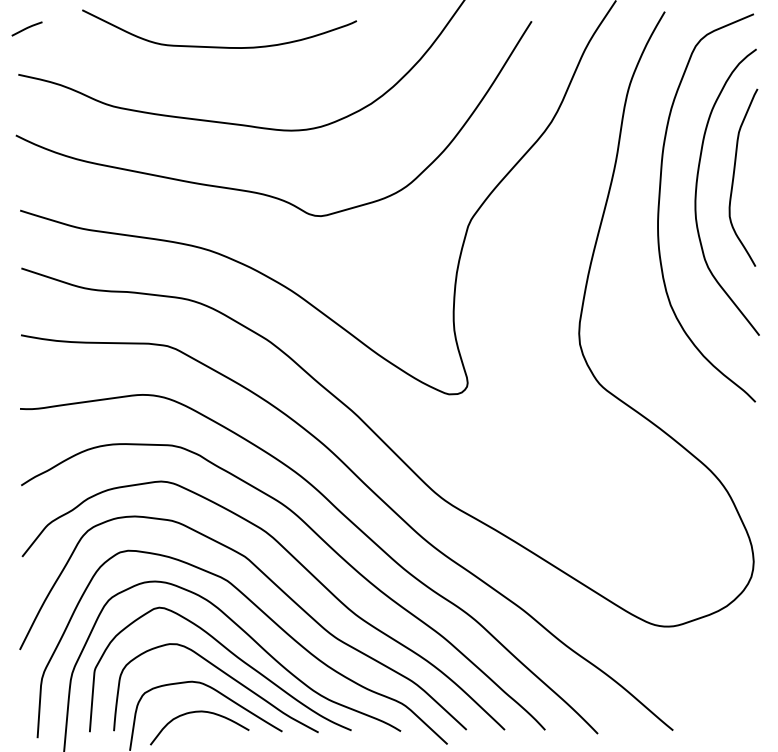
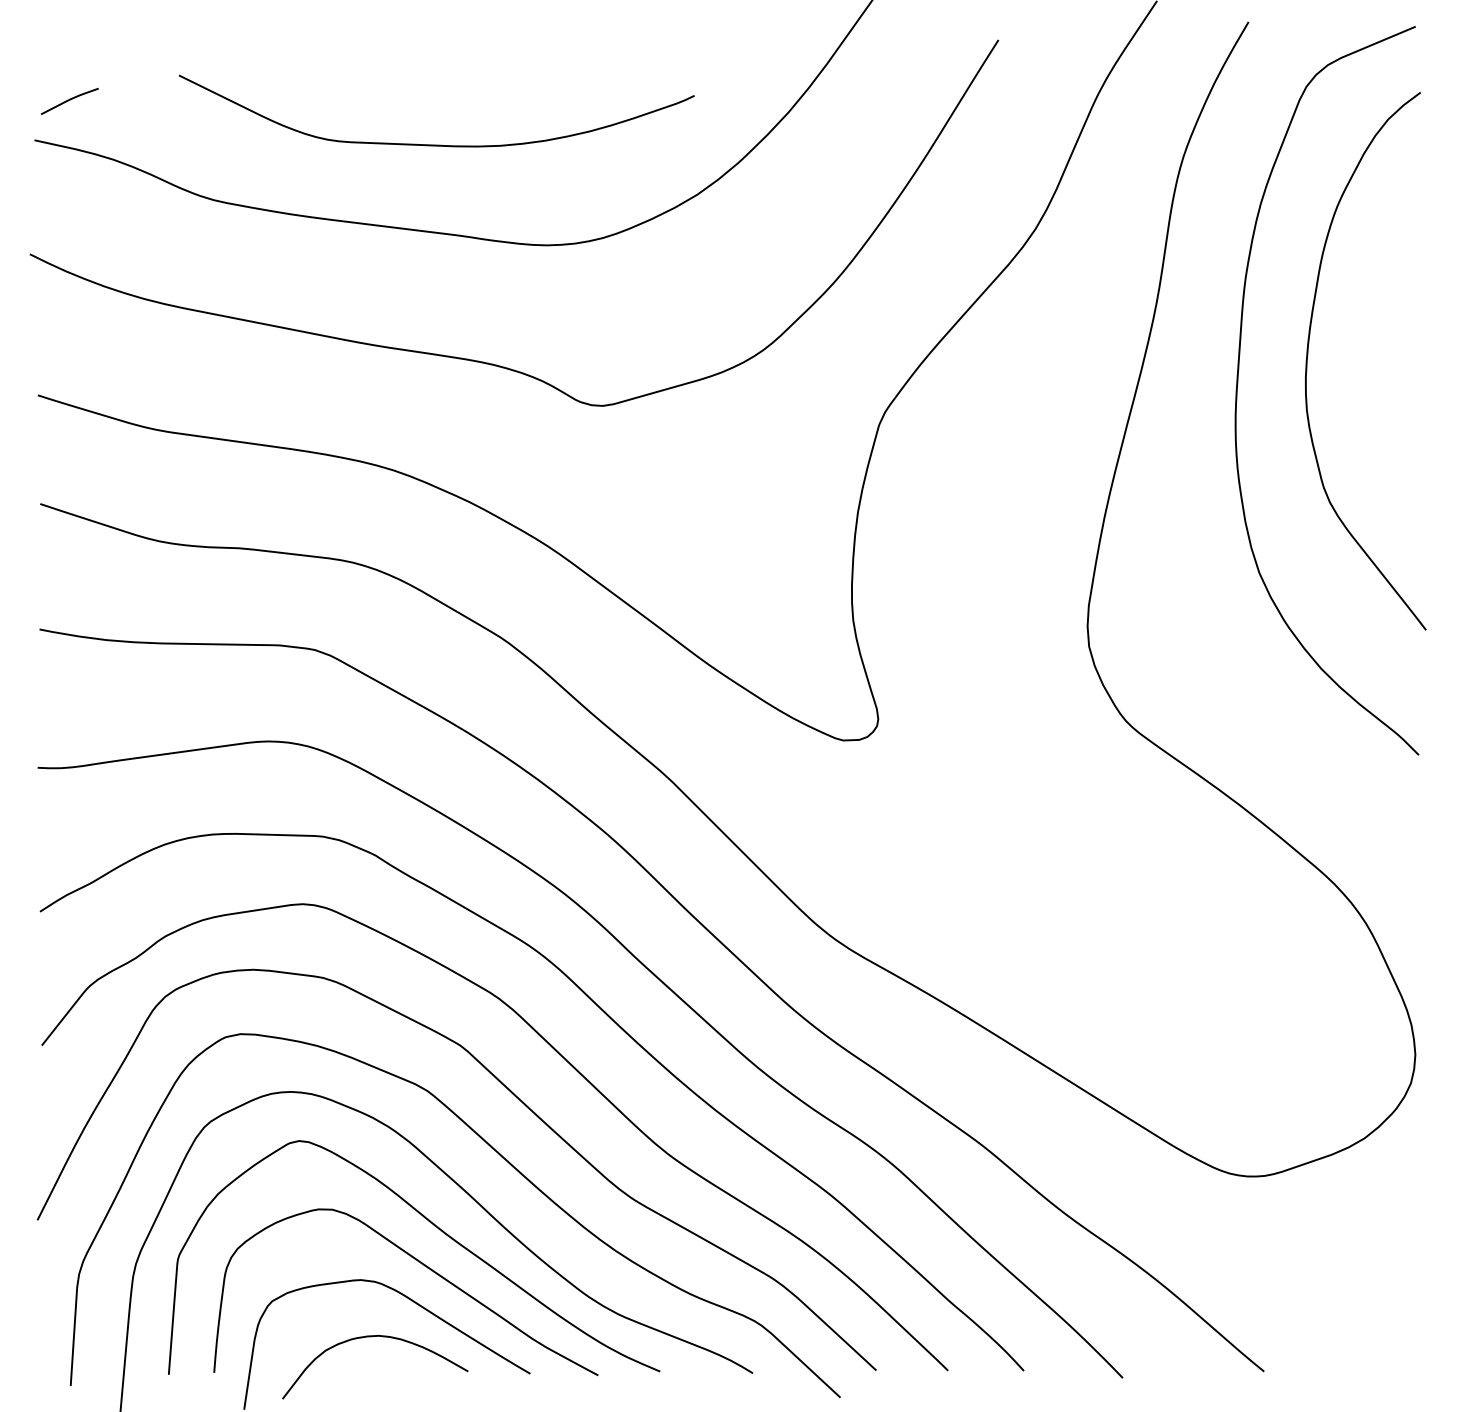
curve: (26, 28) -> (68, 100), moved
curve: (219, 46) -> (436, 143), moved
curve: (734, 177) -> (1379, 333), removed

